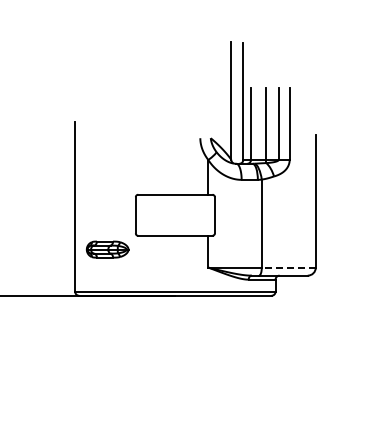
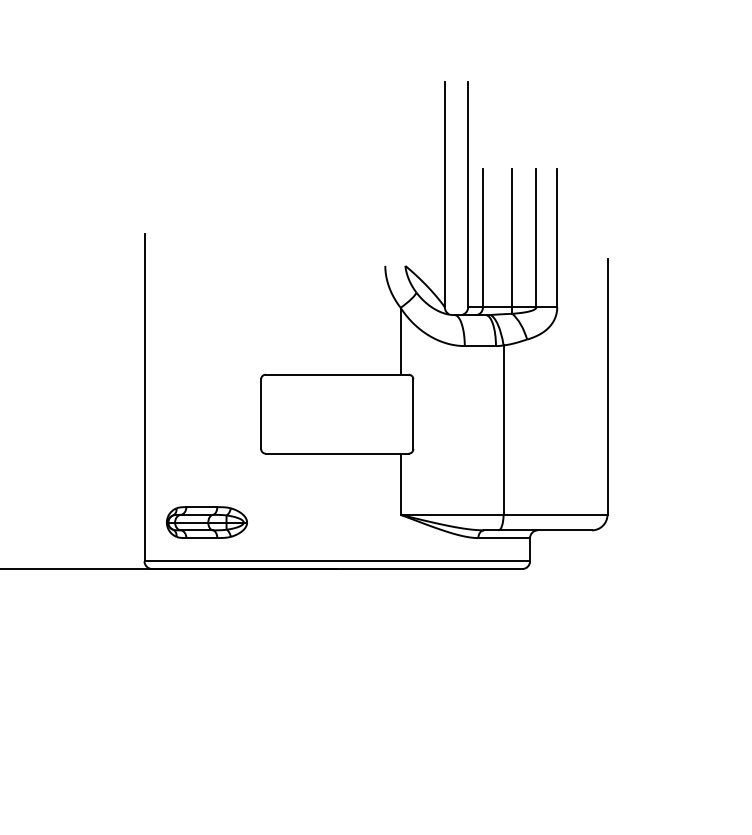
part: (107, 249) -> (206, 522), moved
line: (288, 267) -> (554, 514), dashed -> solid

